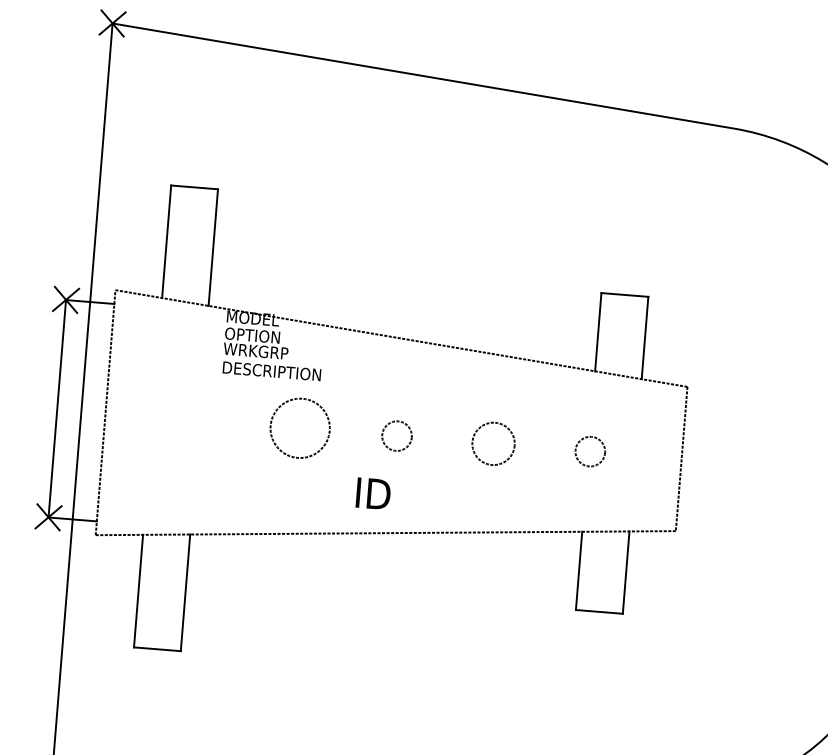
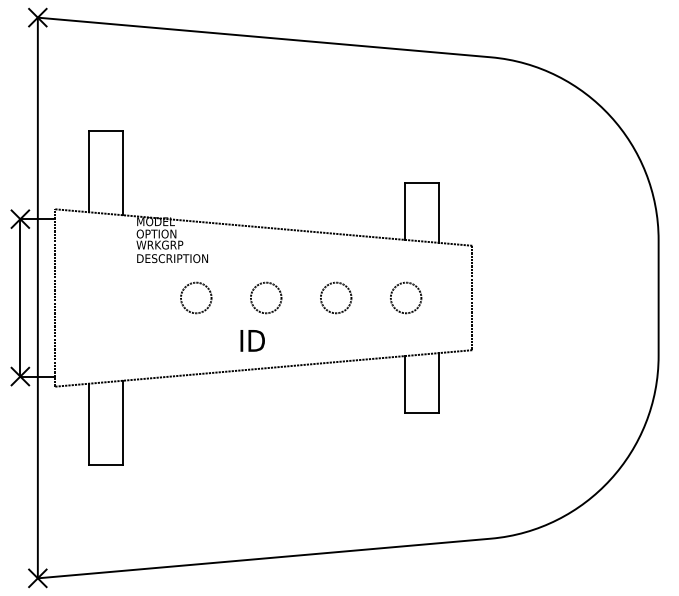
circle: (300, 427) -> (196, 297), size x0.71
circle: (397, 435) -> (266, 297), size x1.43
circle: (590, 451) -> (406, 297), size x1.43

